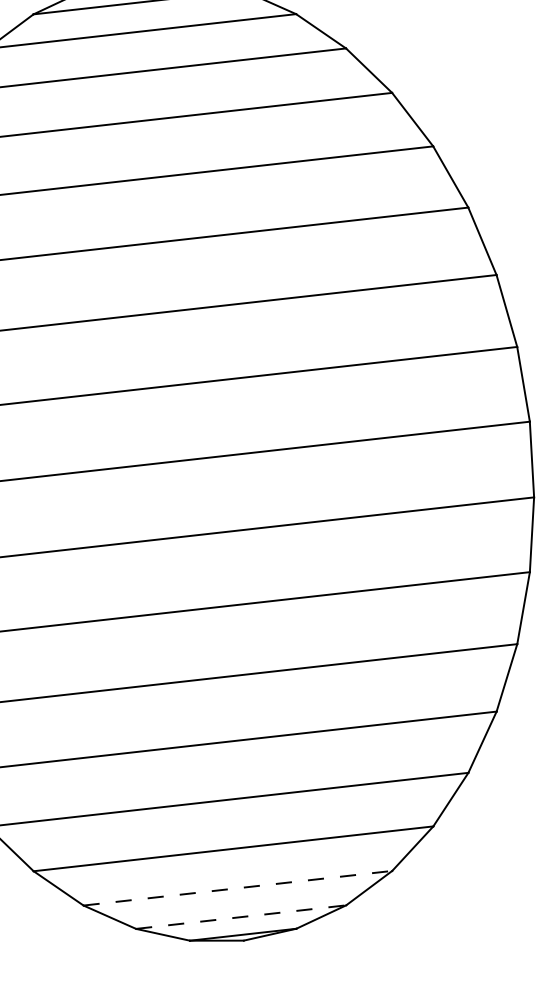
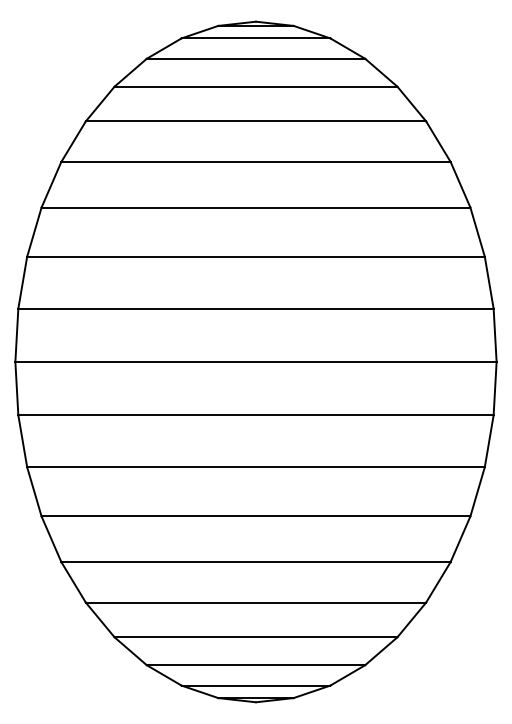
line: (238, 888) -> (256, 665), dashed -> solid
line: (241, 916) -> (256, 685), dashed -> solid

